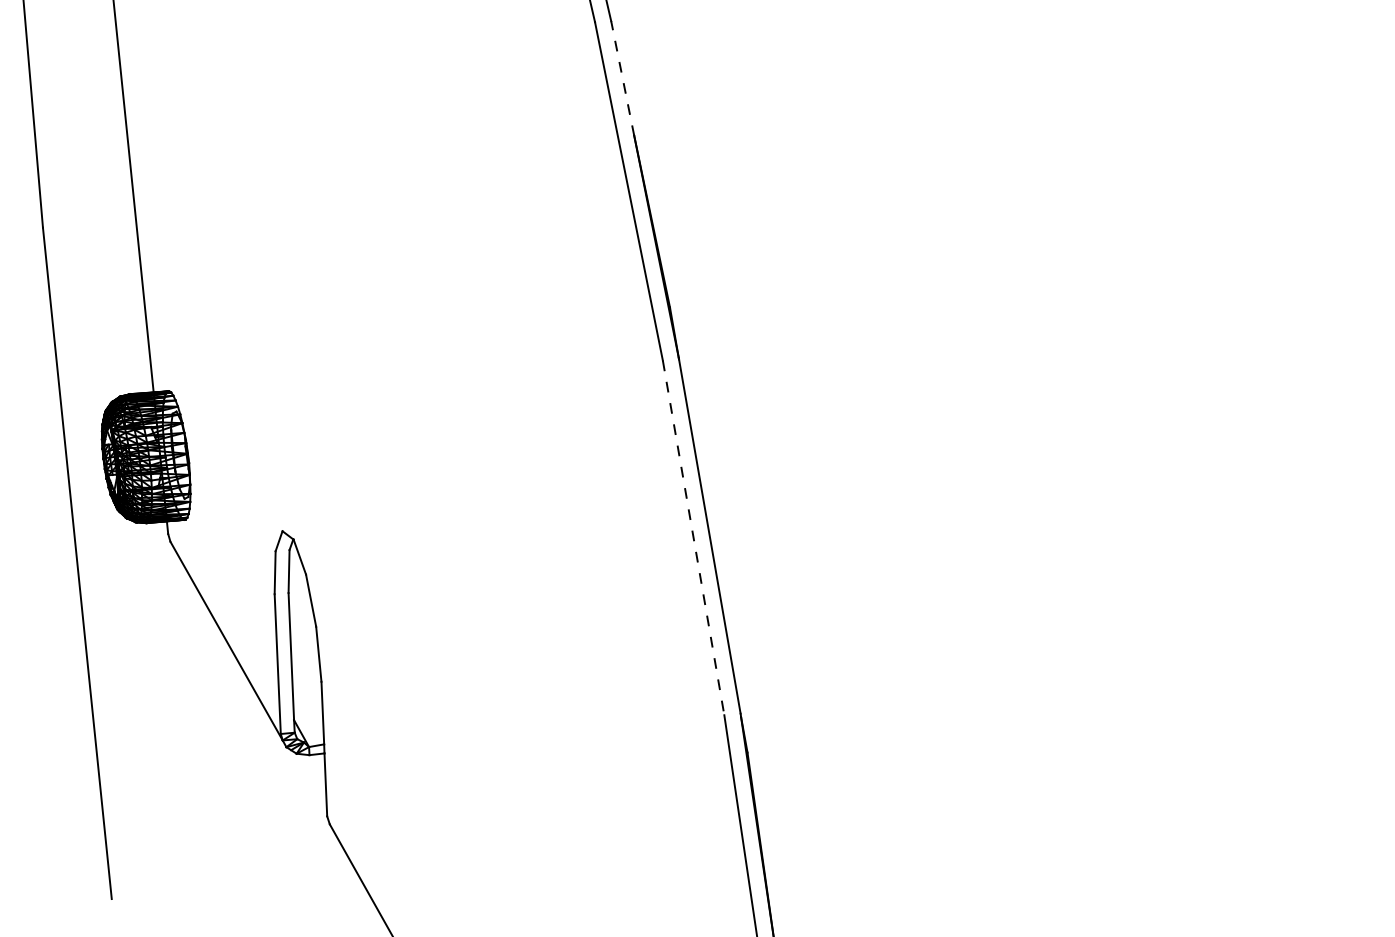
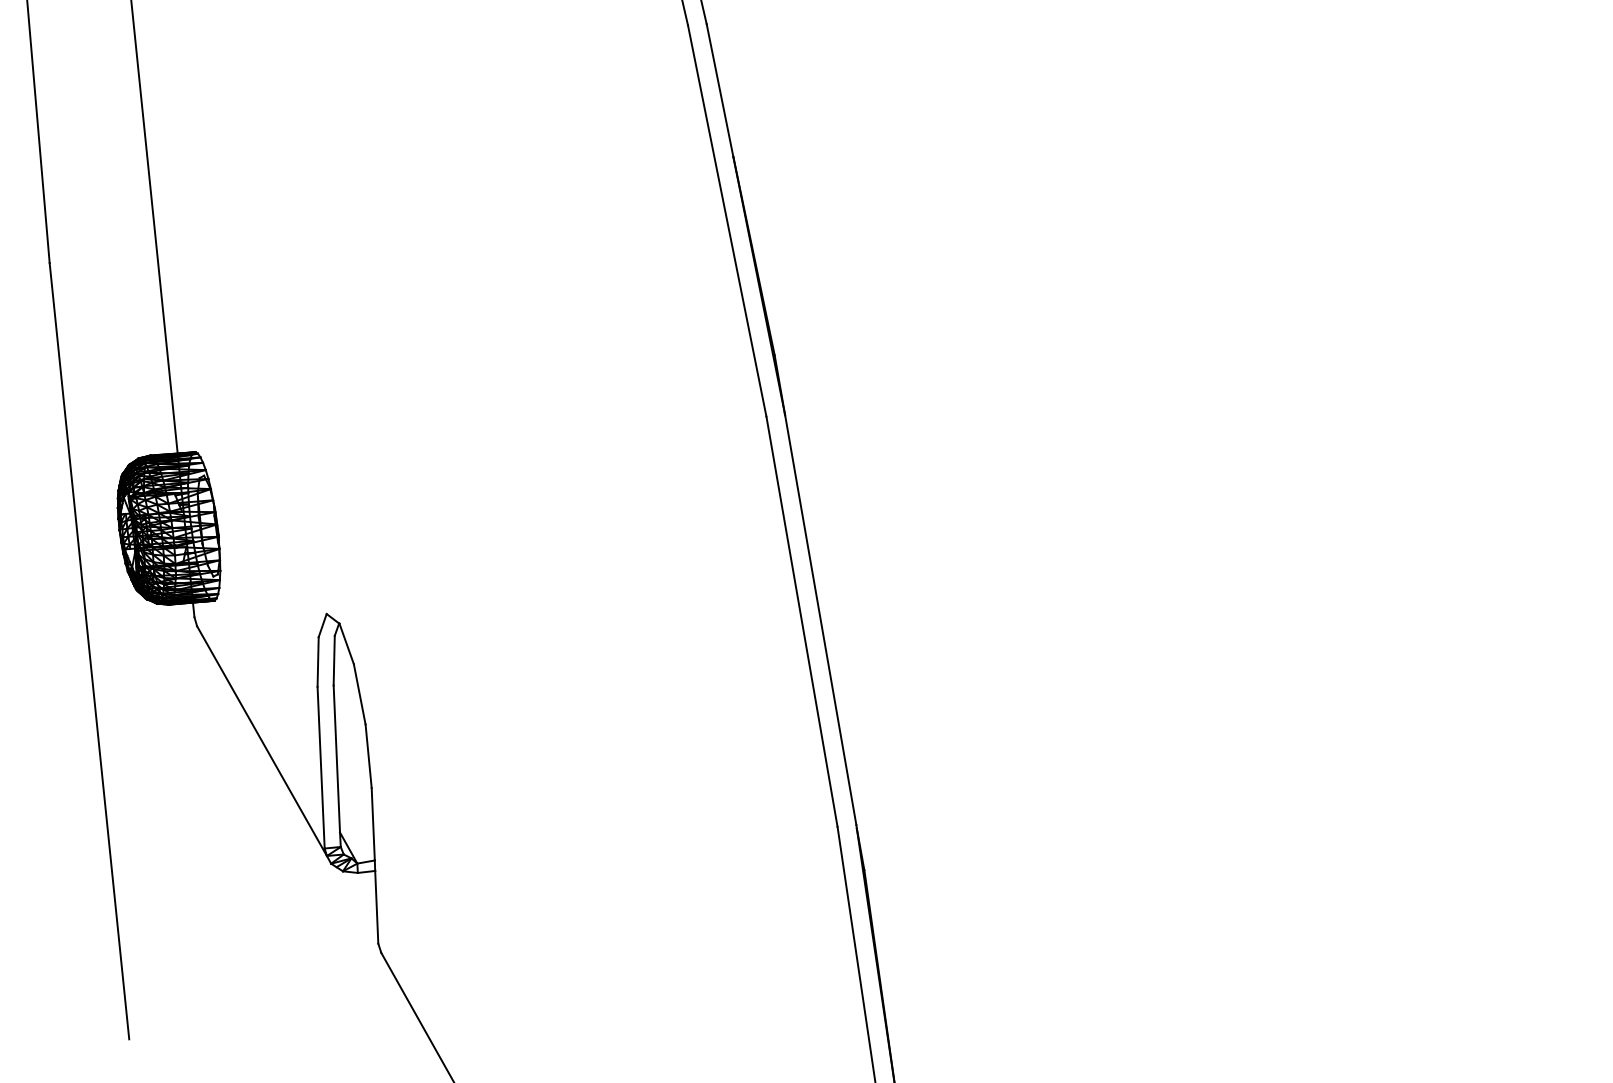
line: (622, 78) -> (719, 90), dashed -> solid
line: (693, 537) -> (801, 621), dashed -> solid

